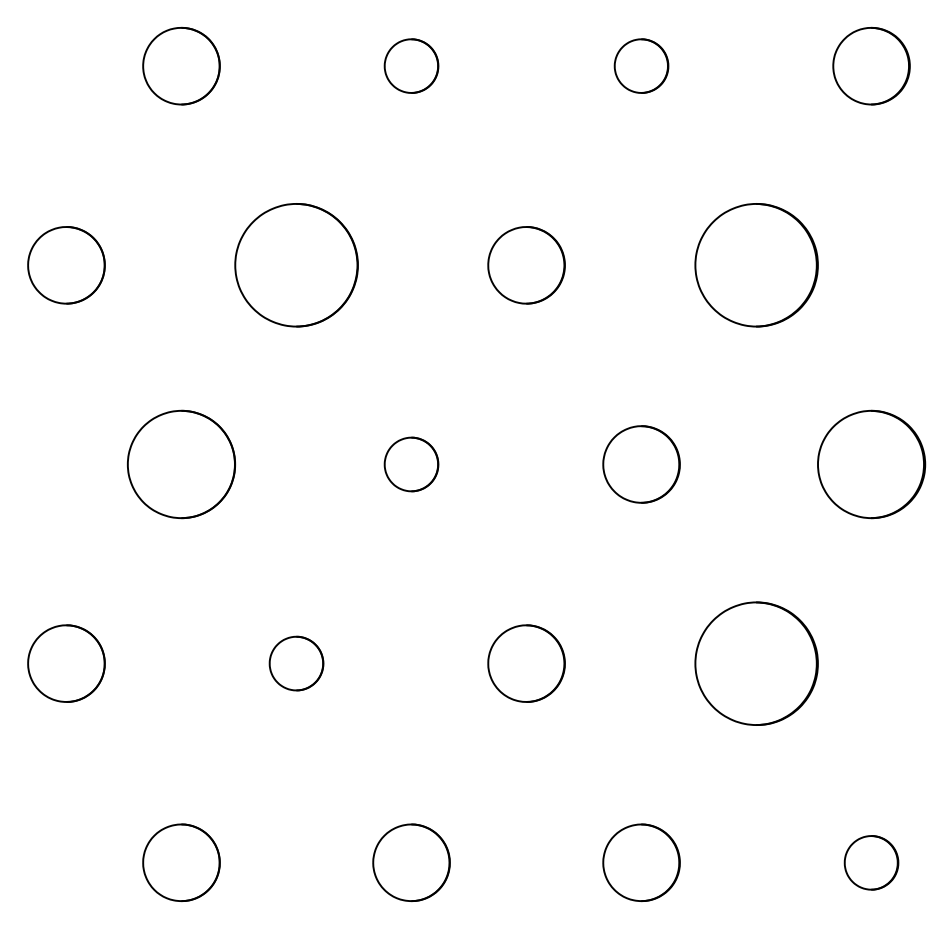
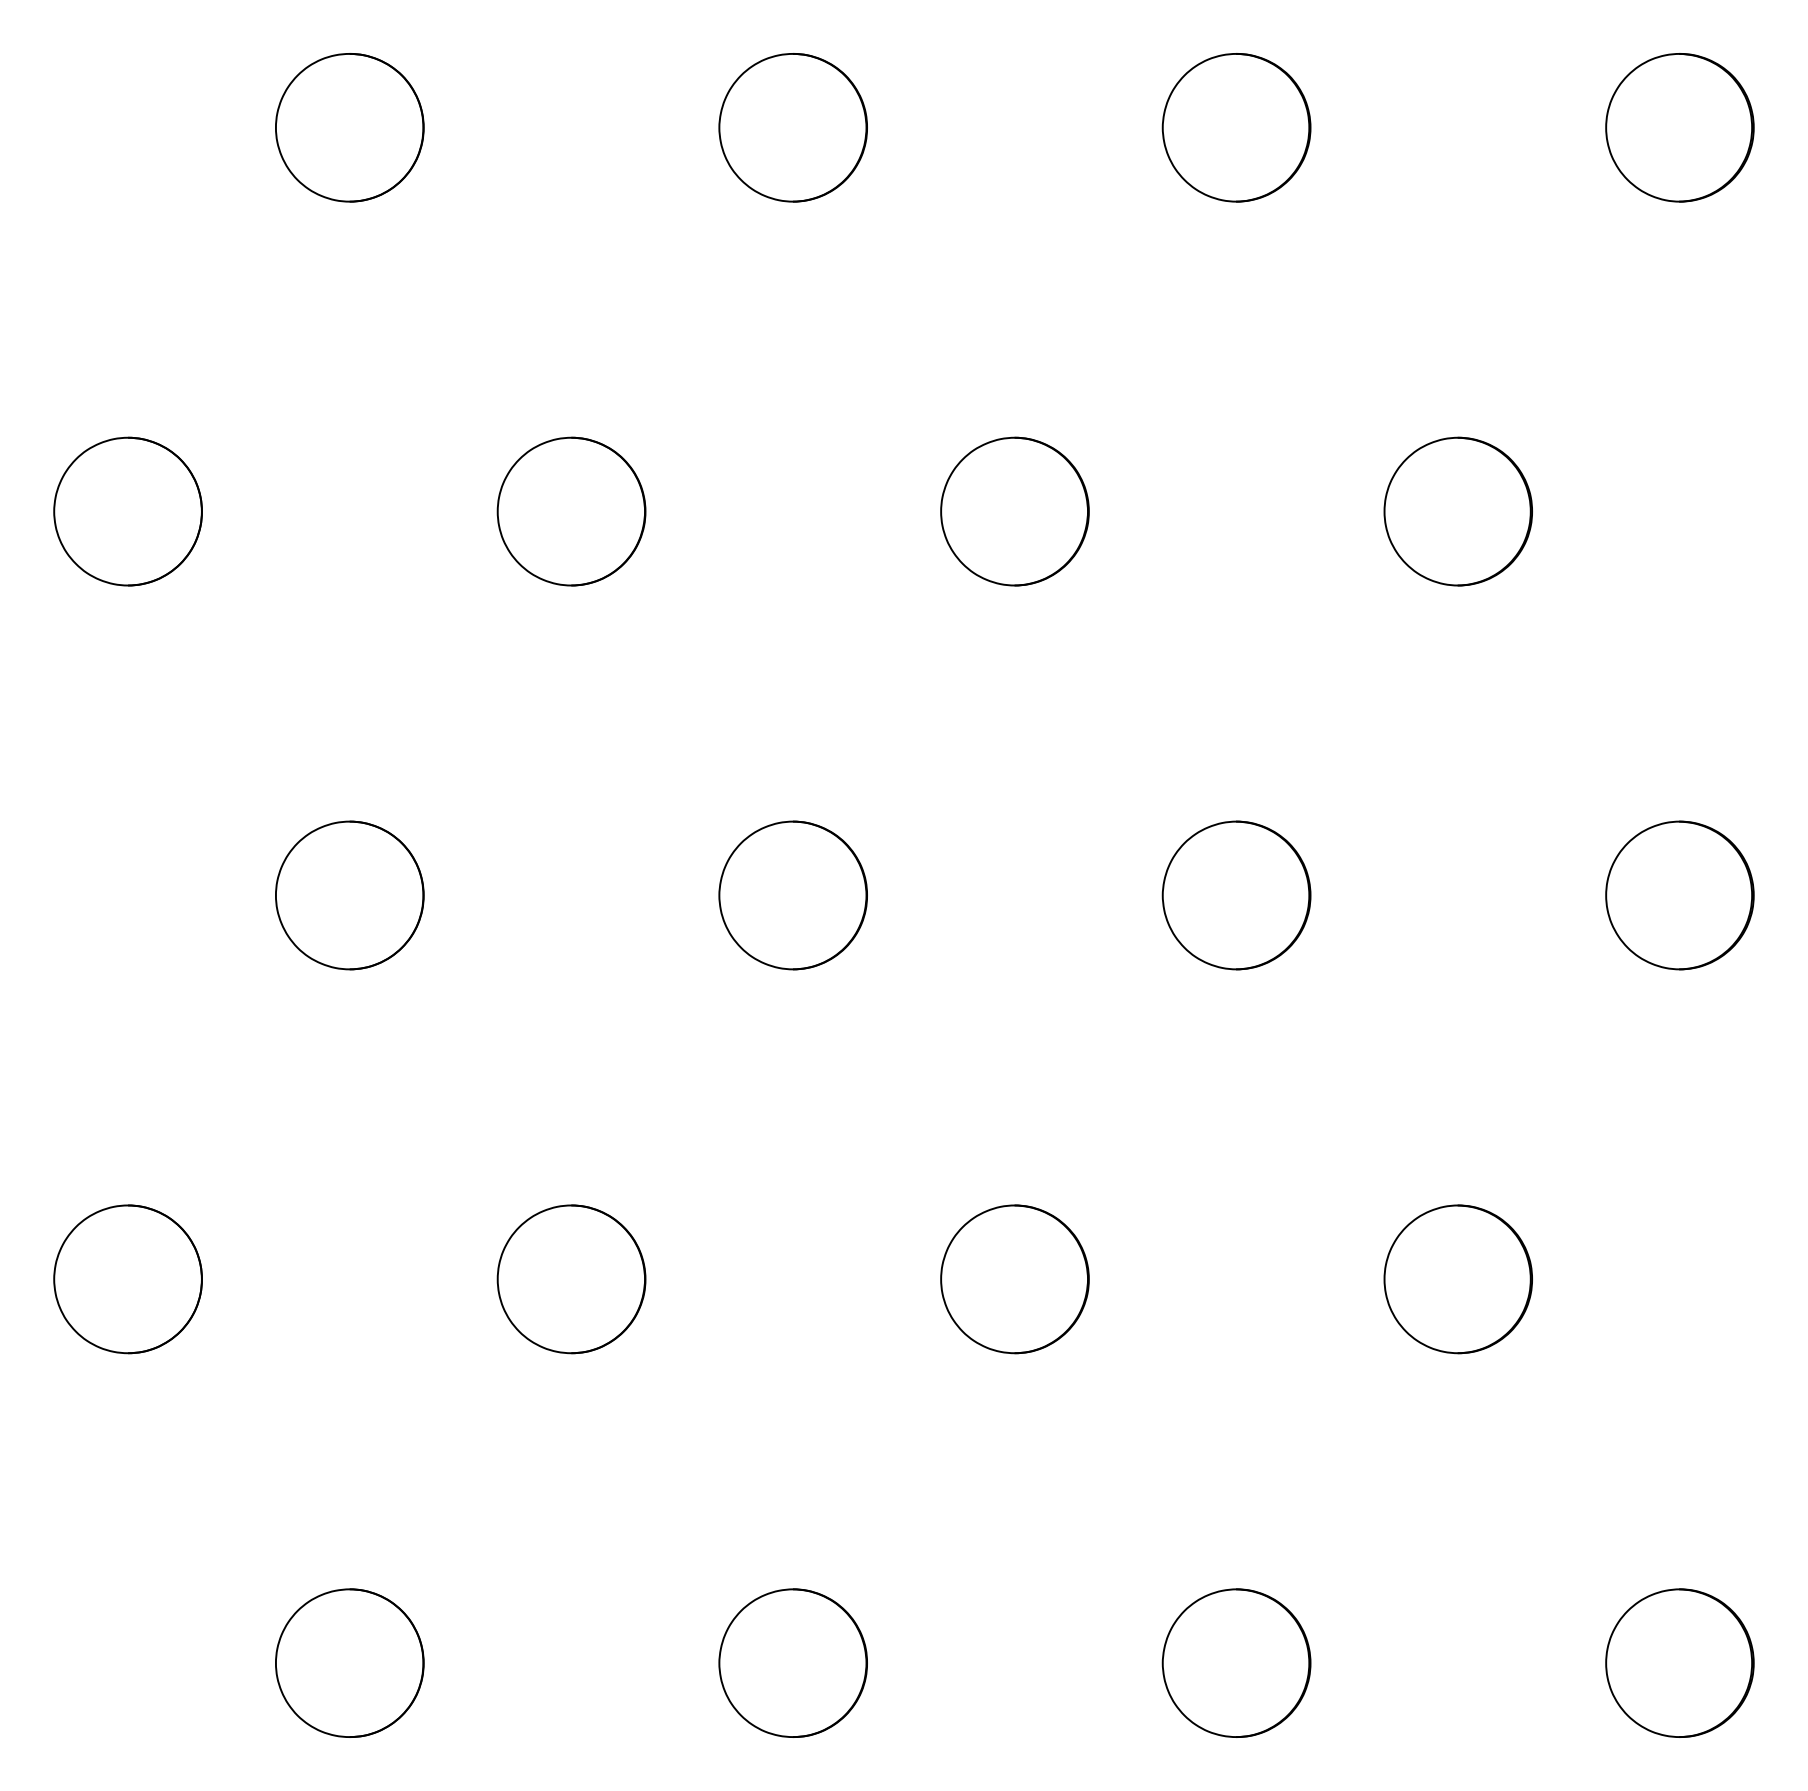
part: (411, 65) -> (793, 126), size x1.43
part: (641, 65) -> (1236, 126), size x1.43
part: (296, 265) -> (571, 511), size x0.62
part: (756, 265) -> (1458, 511), size x0.62
part: (181, 464) -> (349, 895), size x0.71
part: (411, 464) -> (793, 895), size x1.43
part: (871, 464) -> (1679, 895), size x0.71
part: (296, 663) -> (571, 1279), size x1.43
part: (756, 663) -> (1458, 1279), size x0.62
part: (871, 862) -> (1679, 1662), size x1.43

